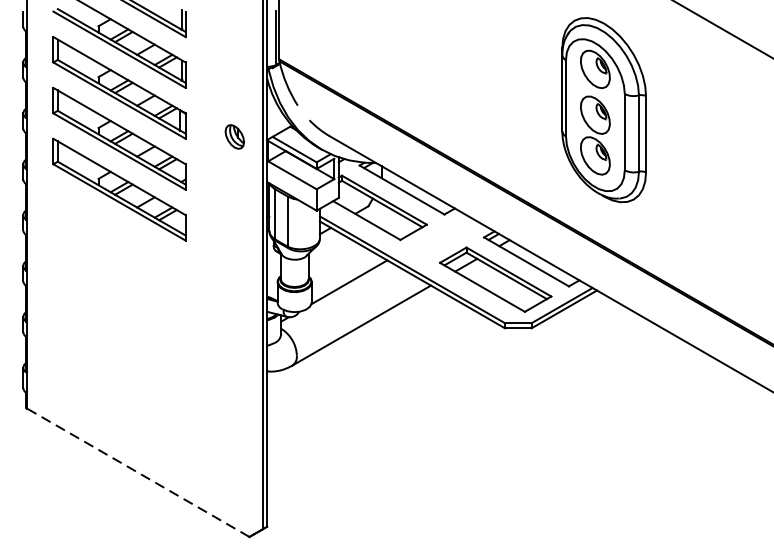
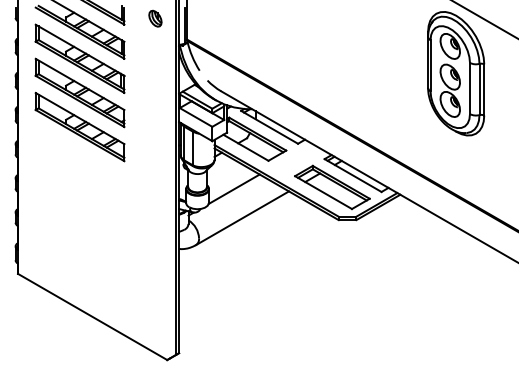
part: (604, 109) -> (456, 73), moved
part: (234, 136) -> (155, 18), moved
line: (138, 472) -> (92, 316), dashed -> solid

